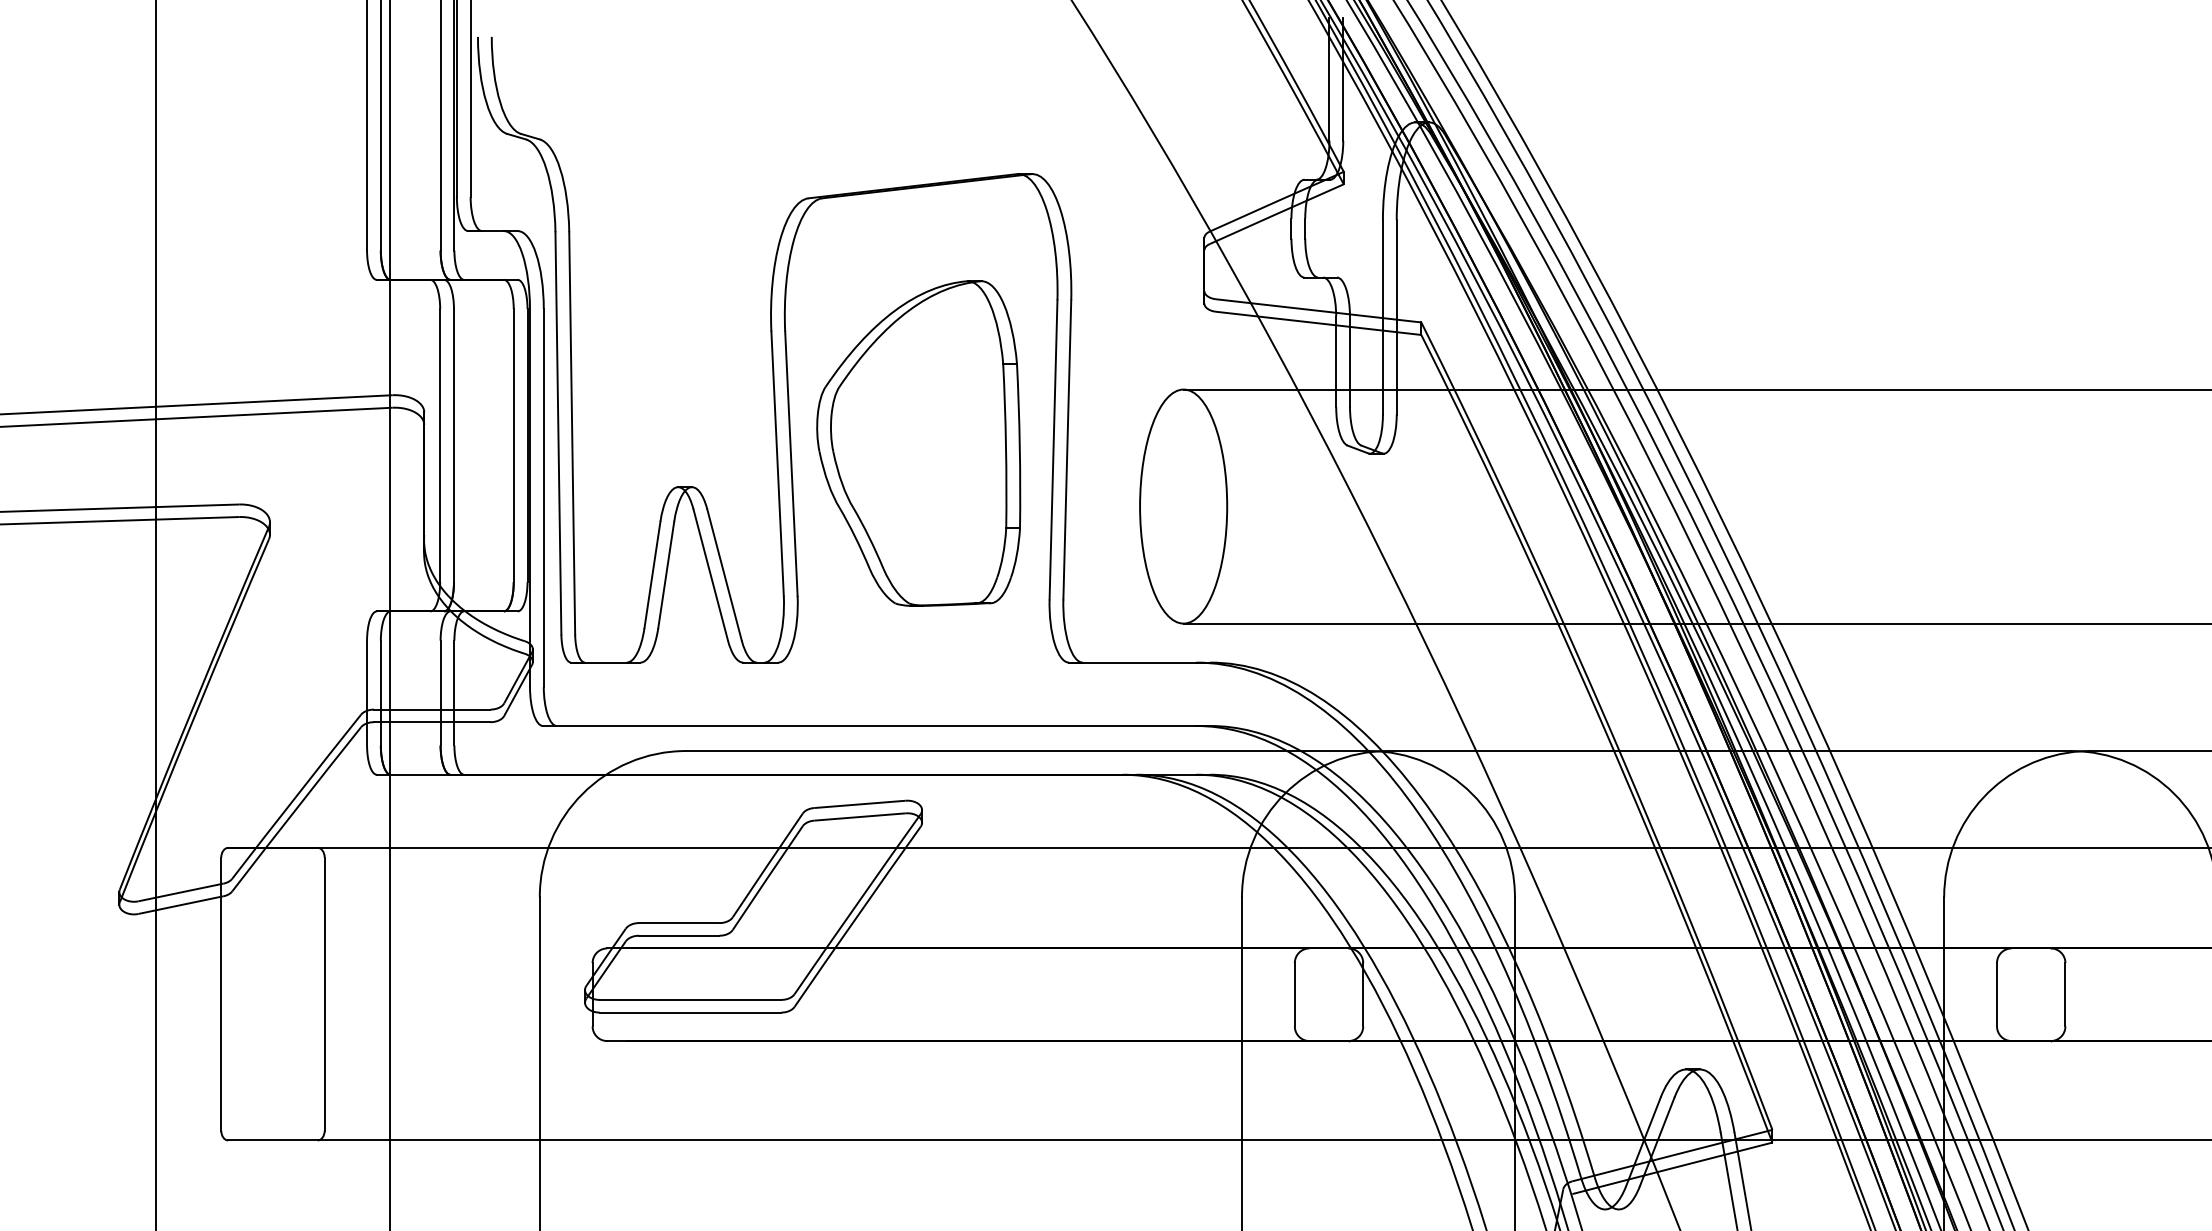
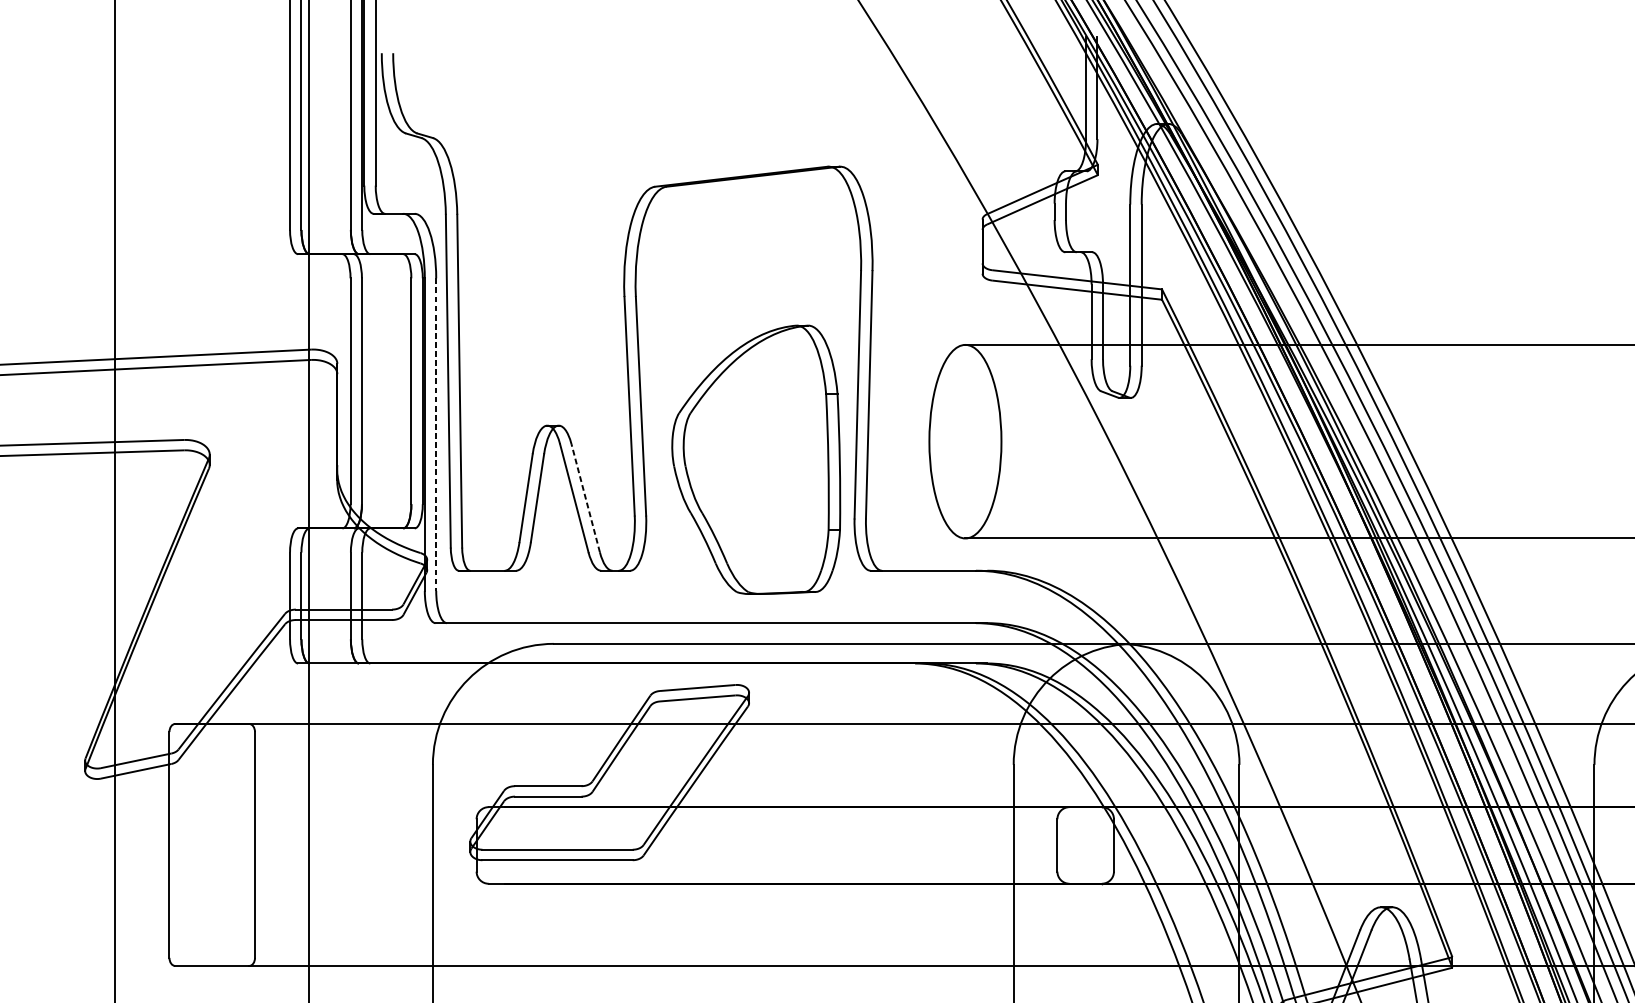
part: (918, 443) -> (756, 459), moved
line: (543, 498) -> (435, 435), solid -> dashed
line: (724, 574) -> (585, 497), solid -> dashed

